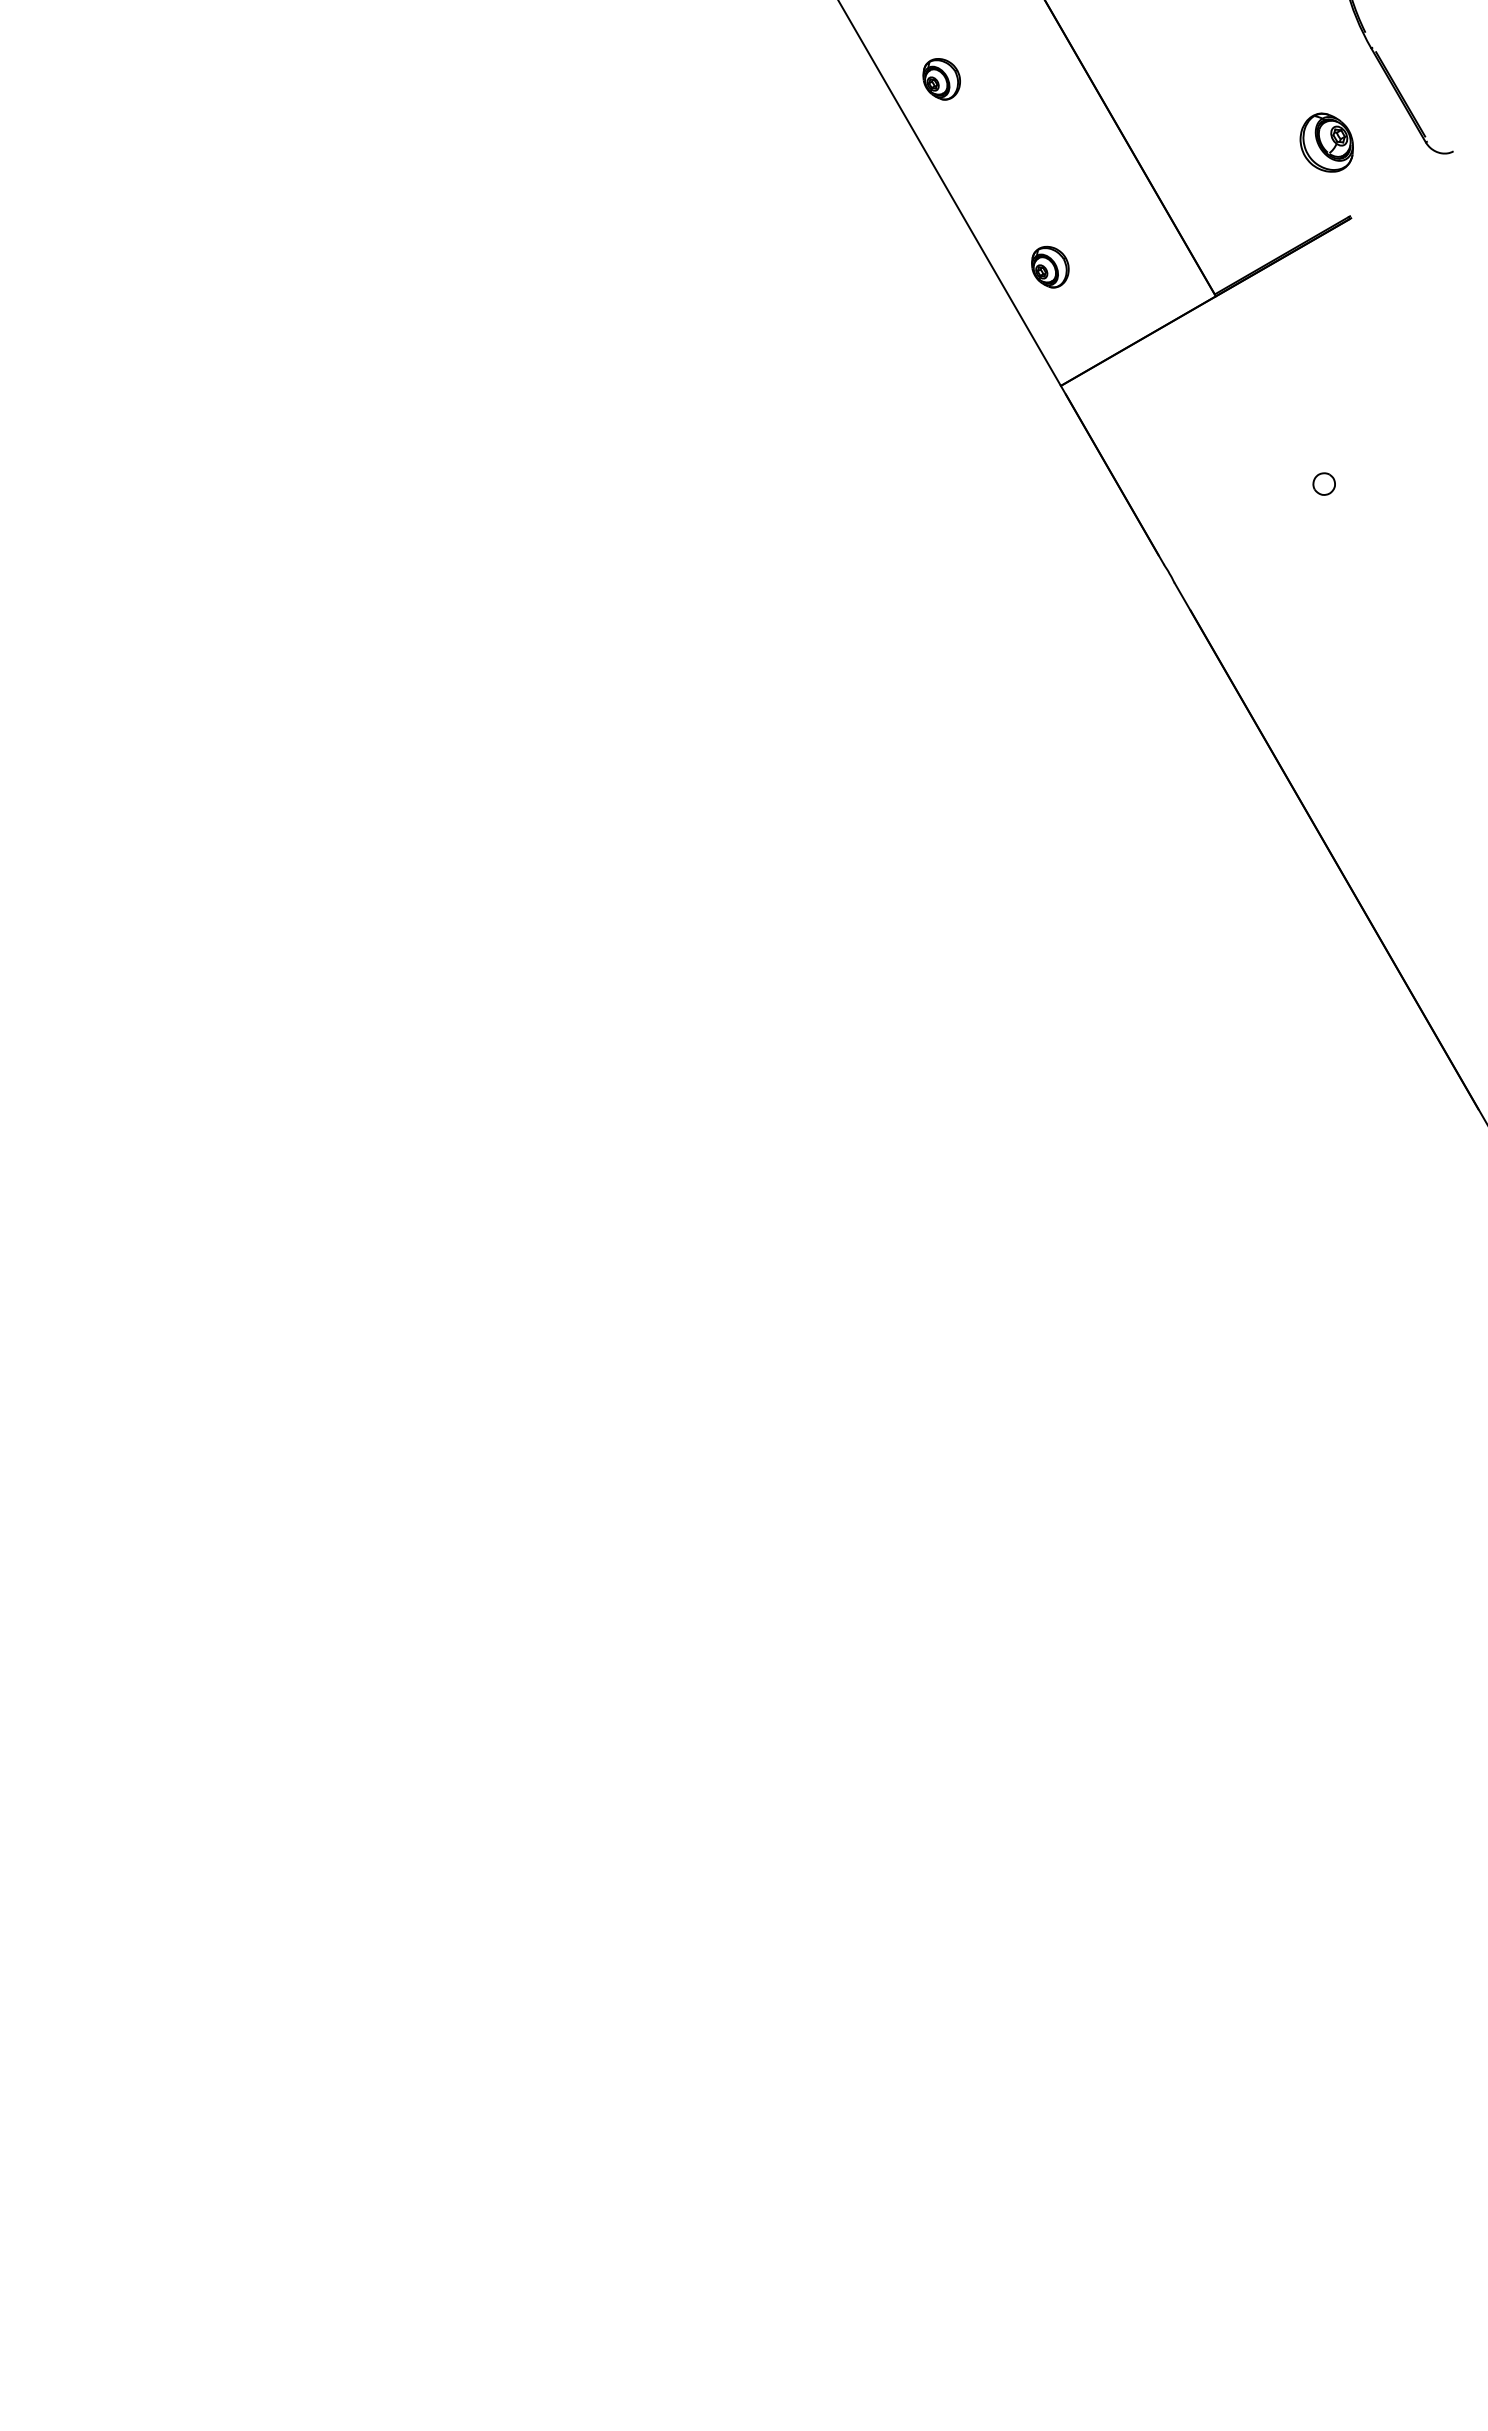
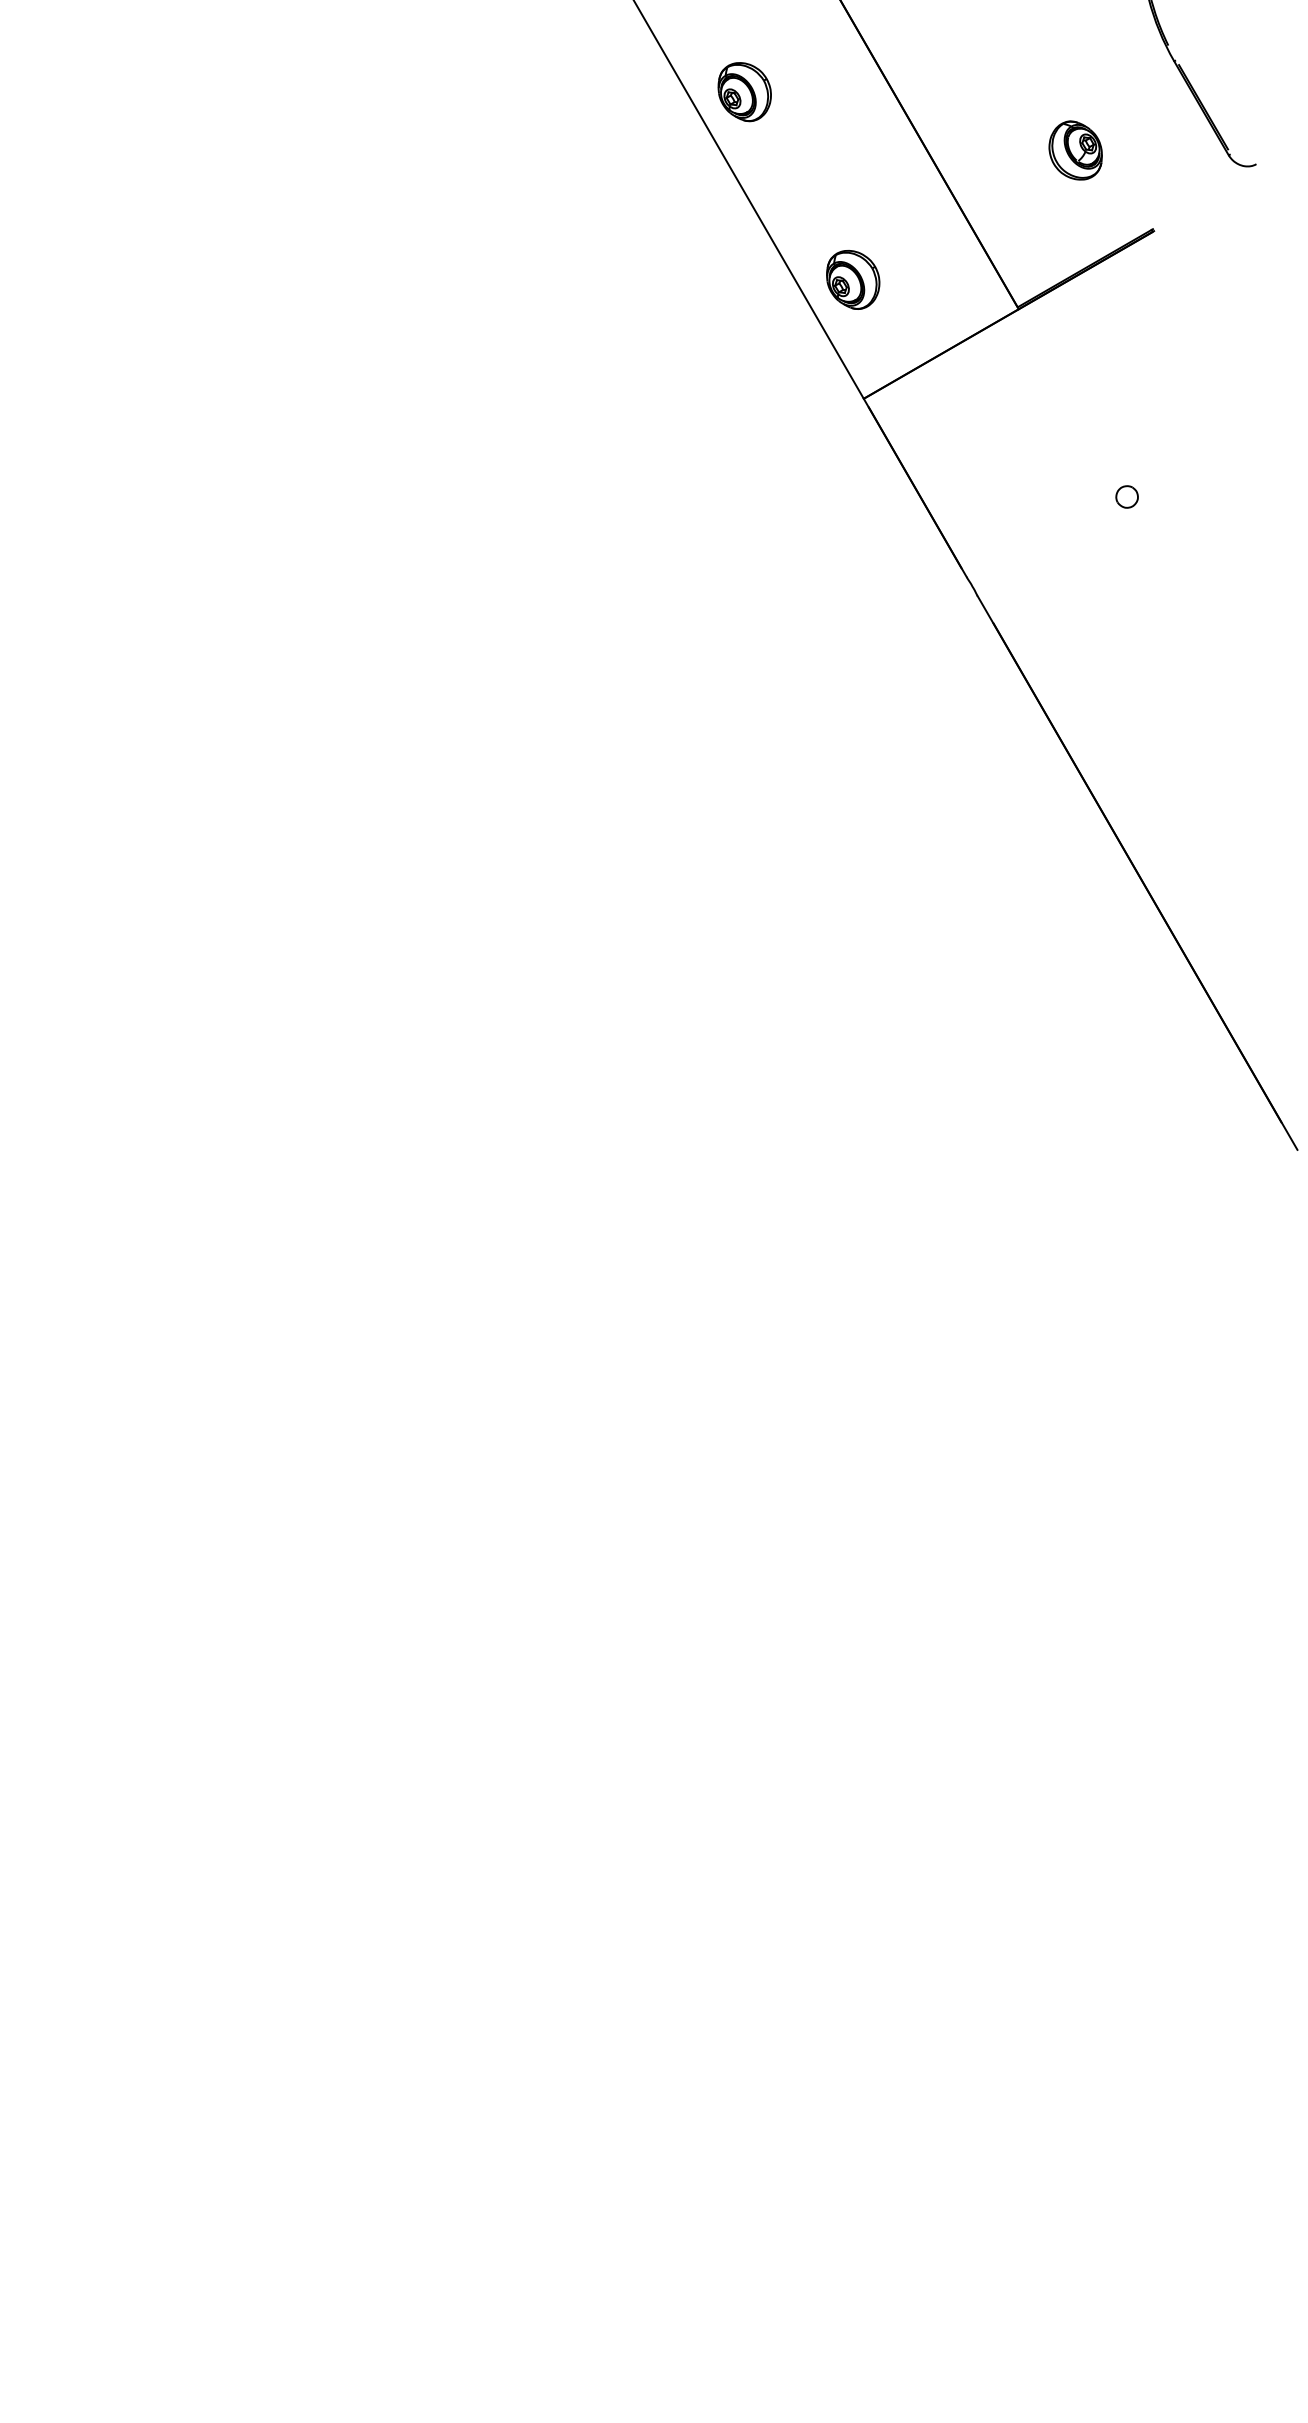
part: (941, 79) -> (744, 92), size x1.43
part: (1326, 142) -> (1075, 150), moved
part: (1050, 267) -> (853, 280), size x1.43

